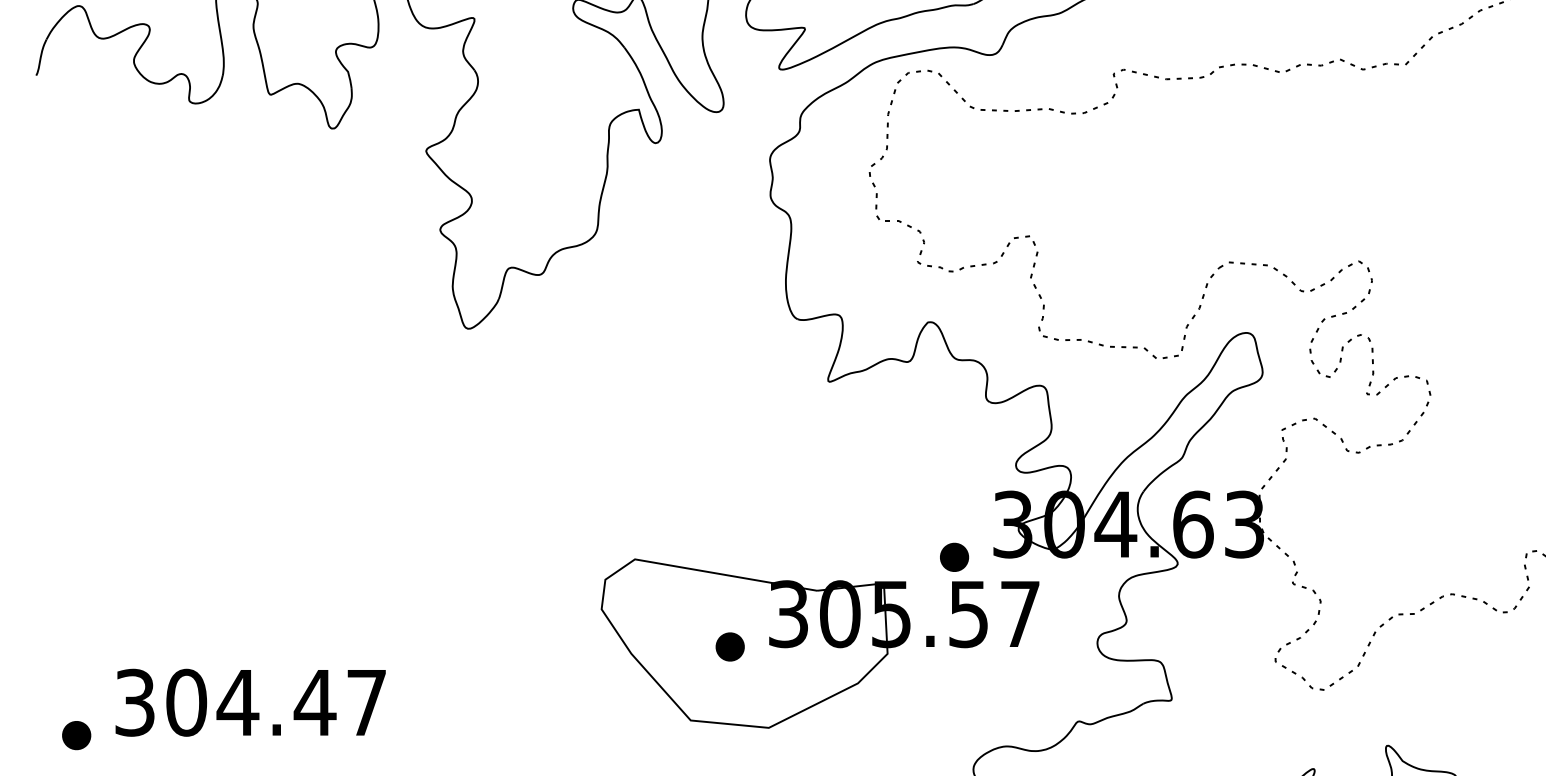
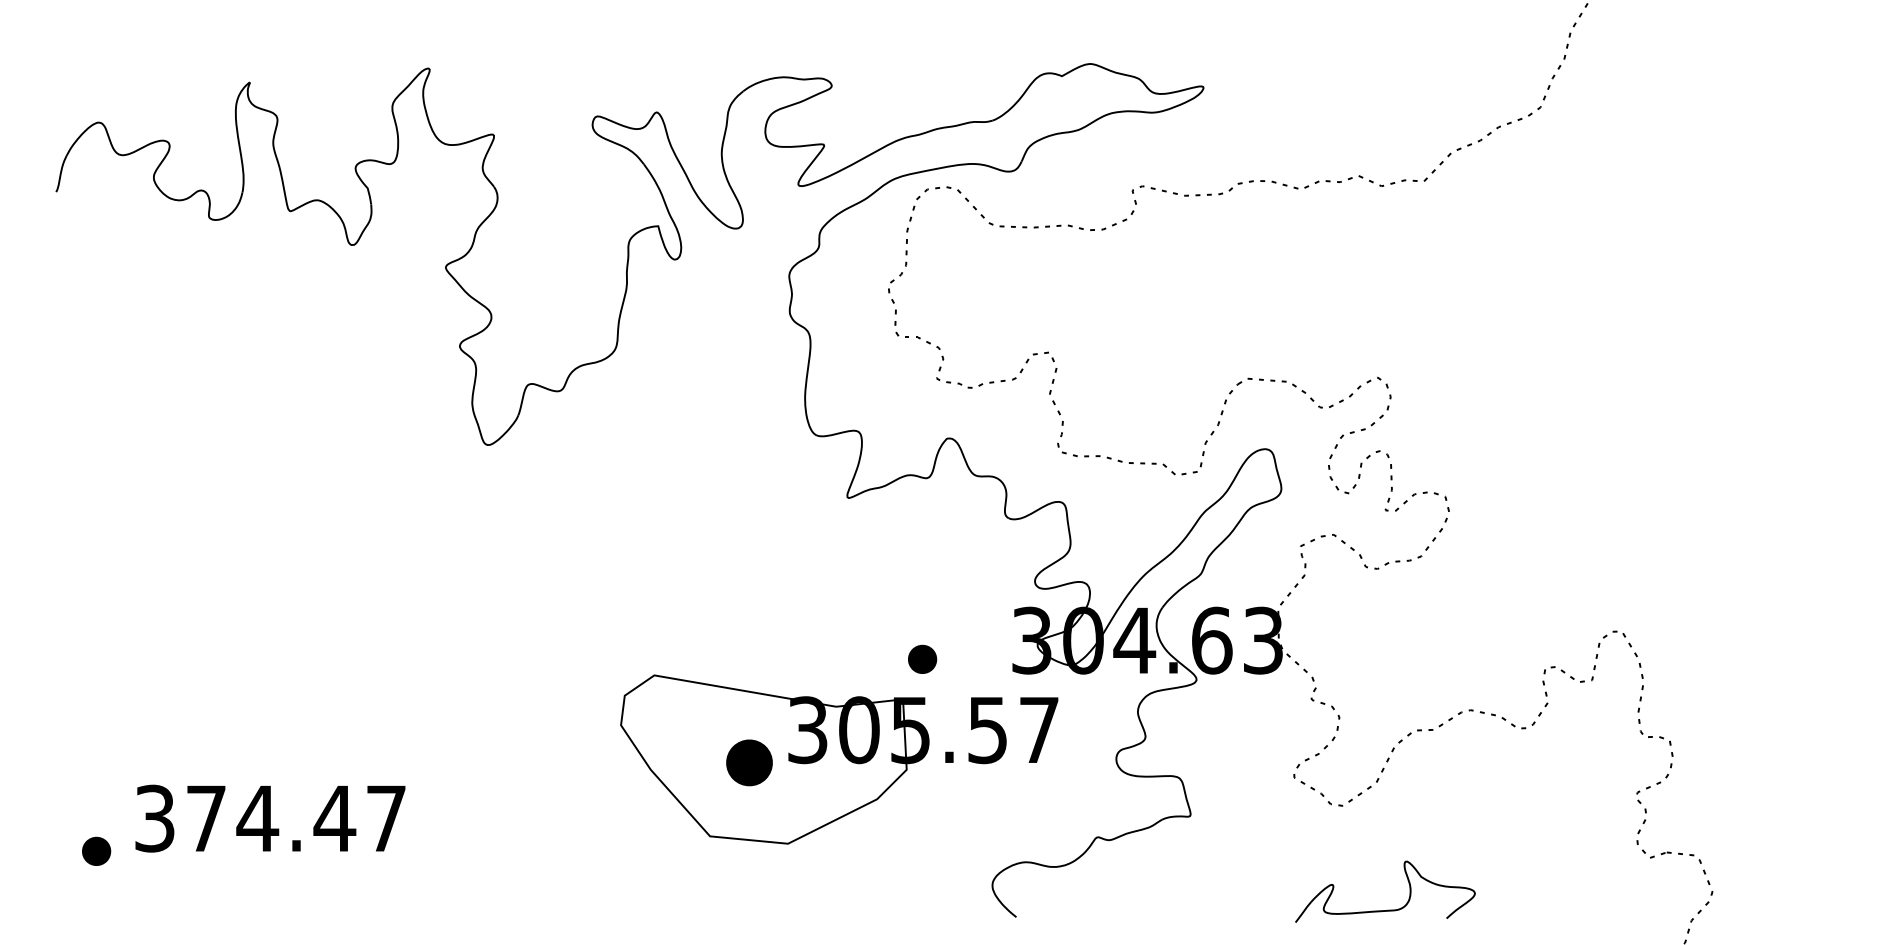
part: (954, 556) -> (922, 658), moved
part: (730, 646) -> (749, 762), size x1.6
text: (186, 702) -> (206, 818), 304.47 -> 374.47

